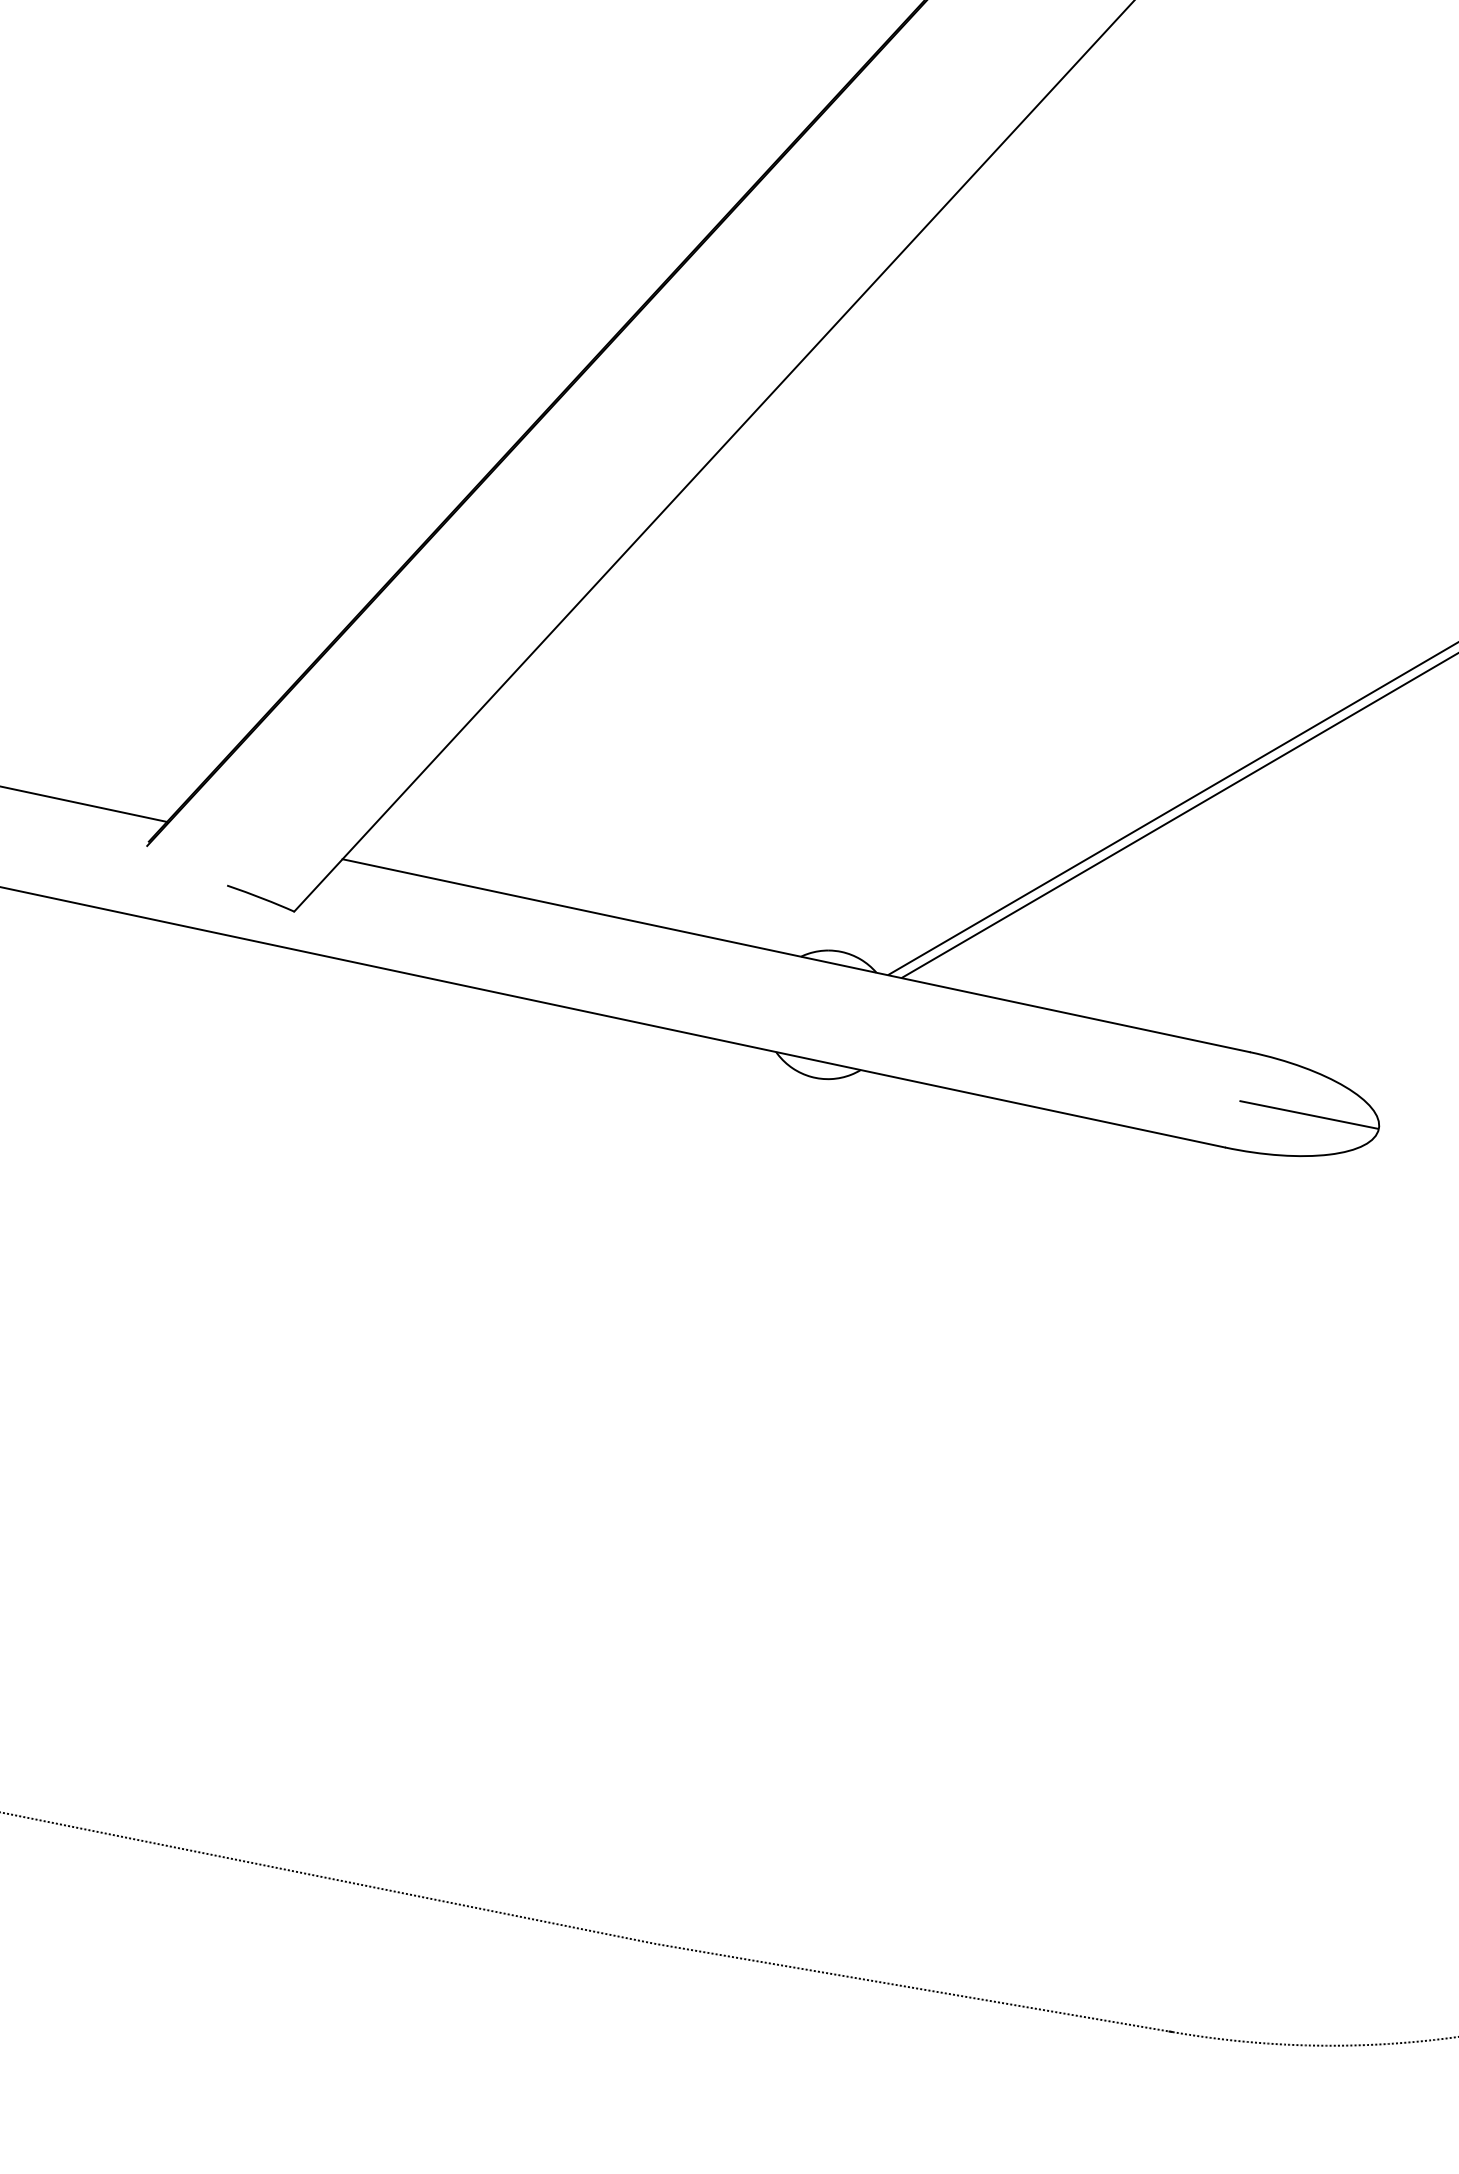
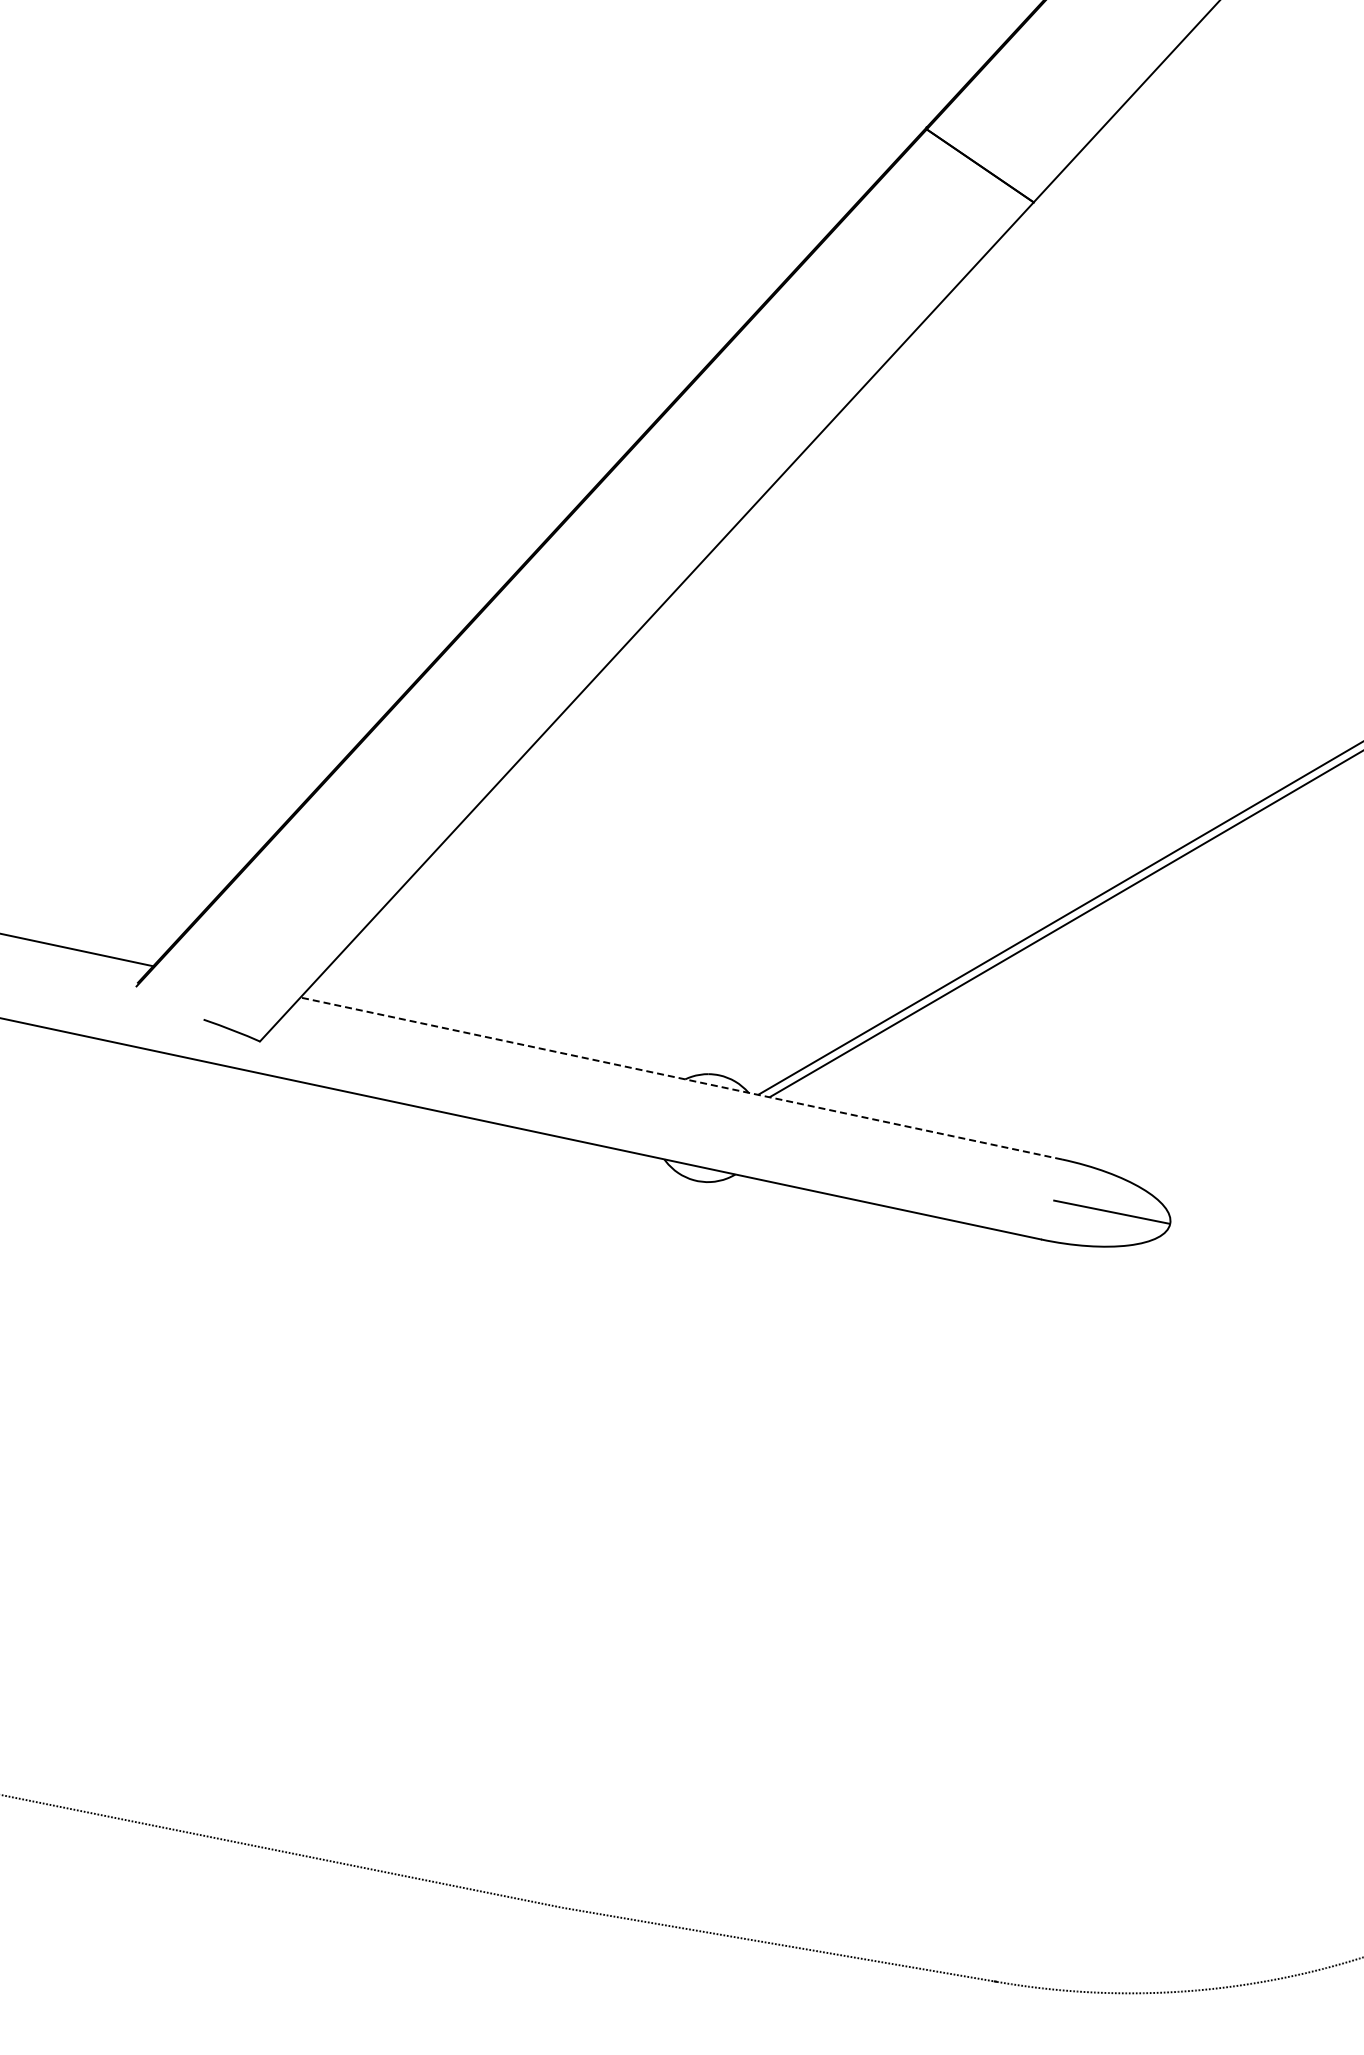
line: (795, 955) -> (680, 1078), solid -> dashed

